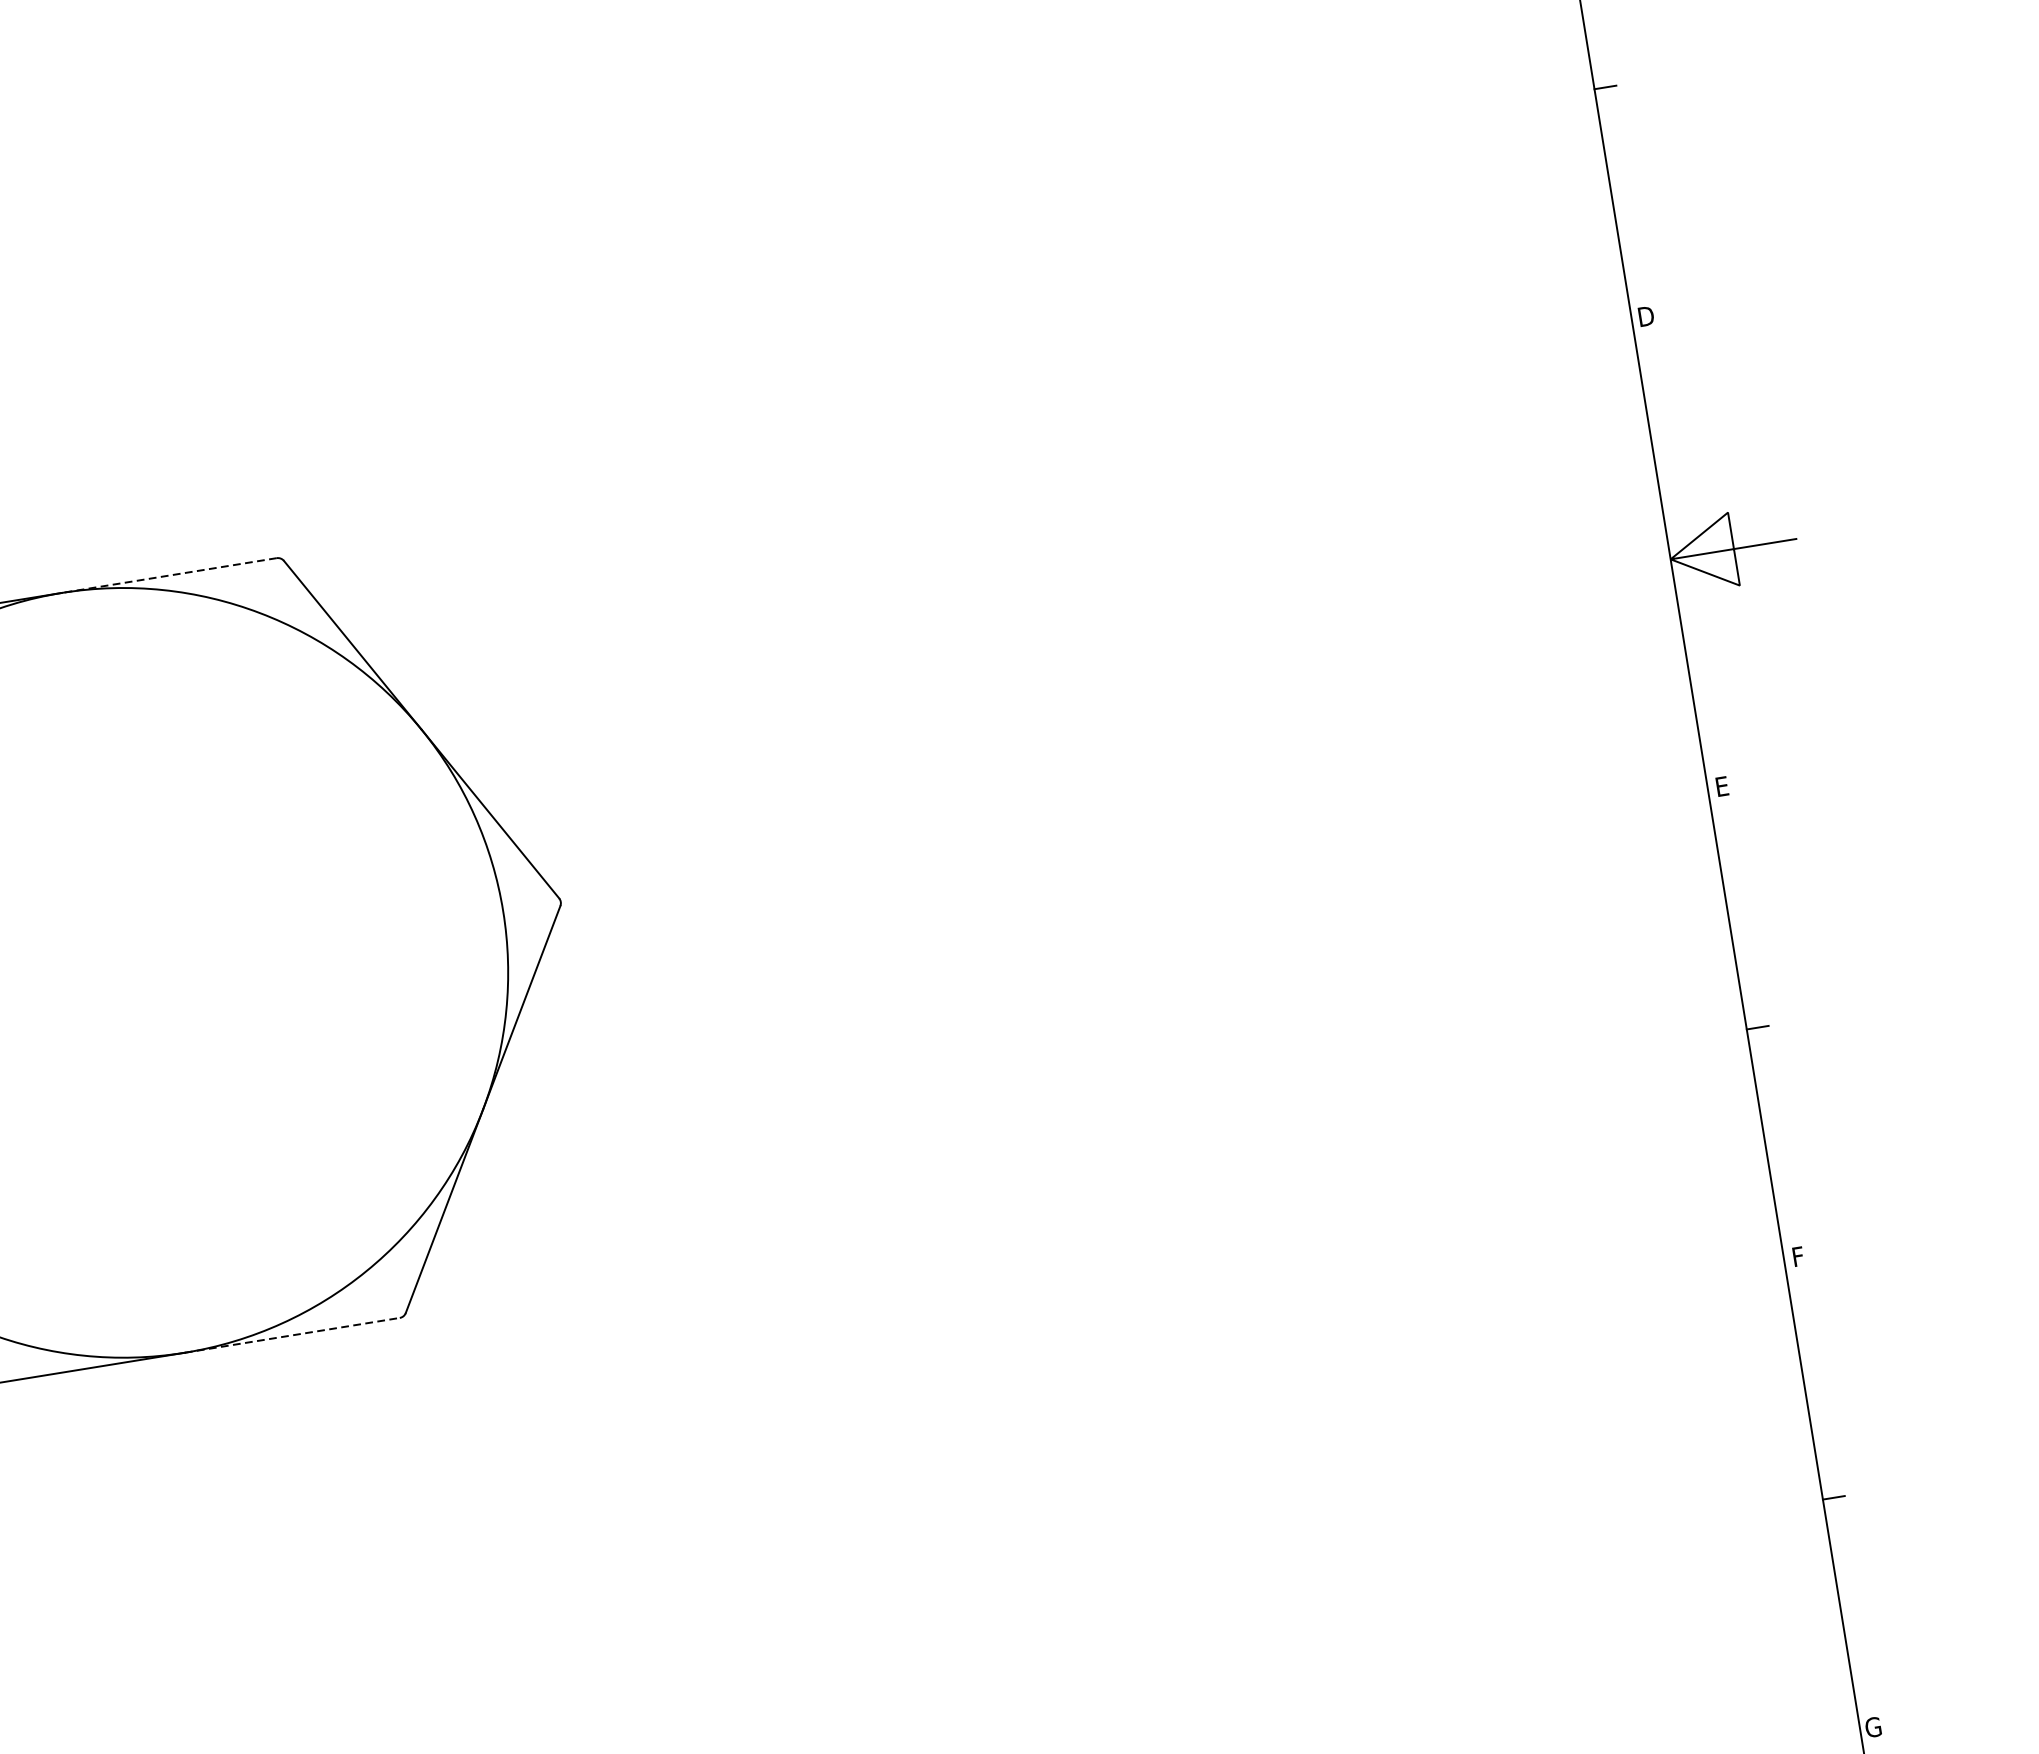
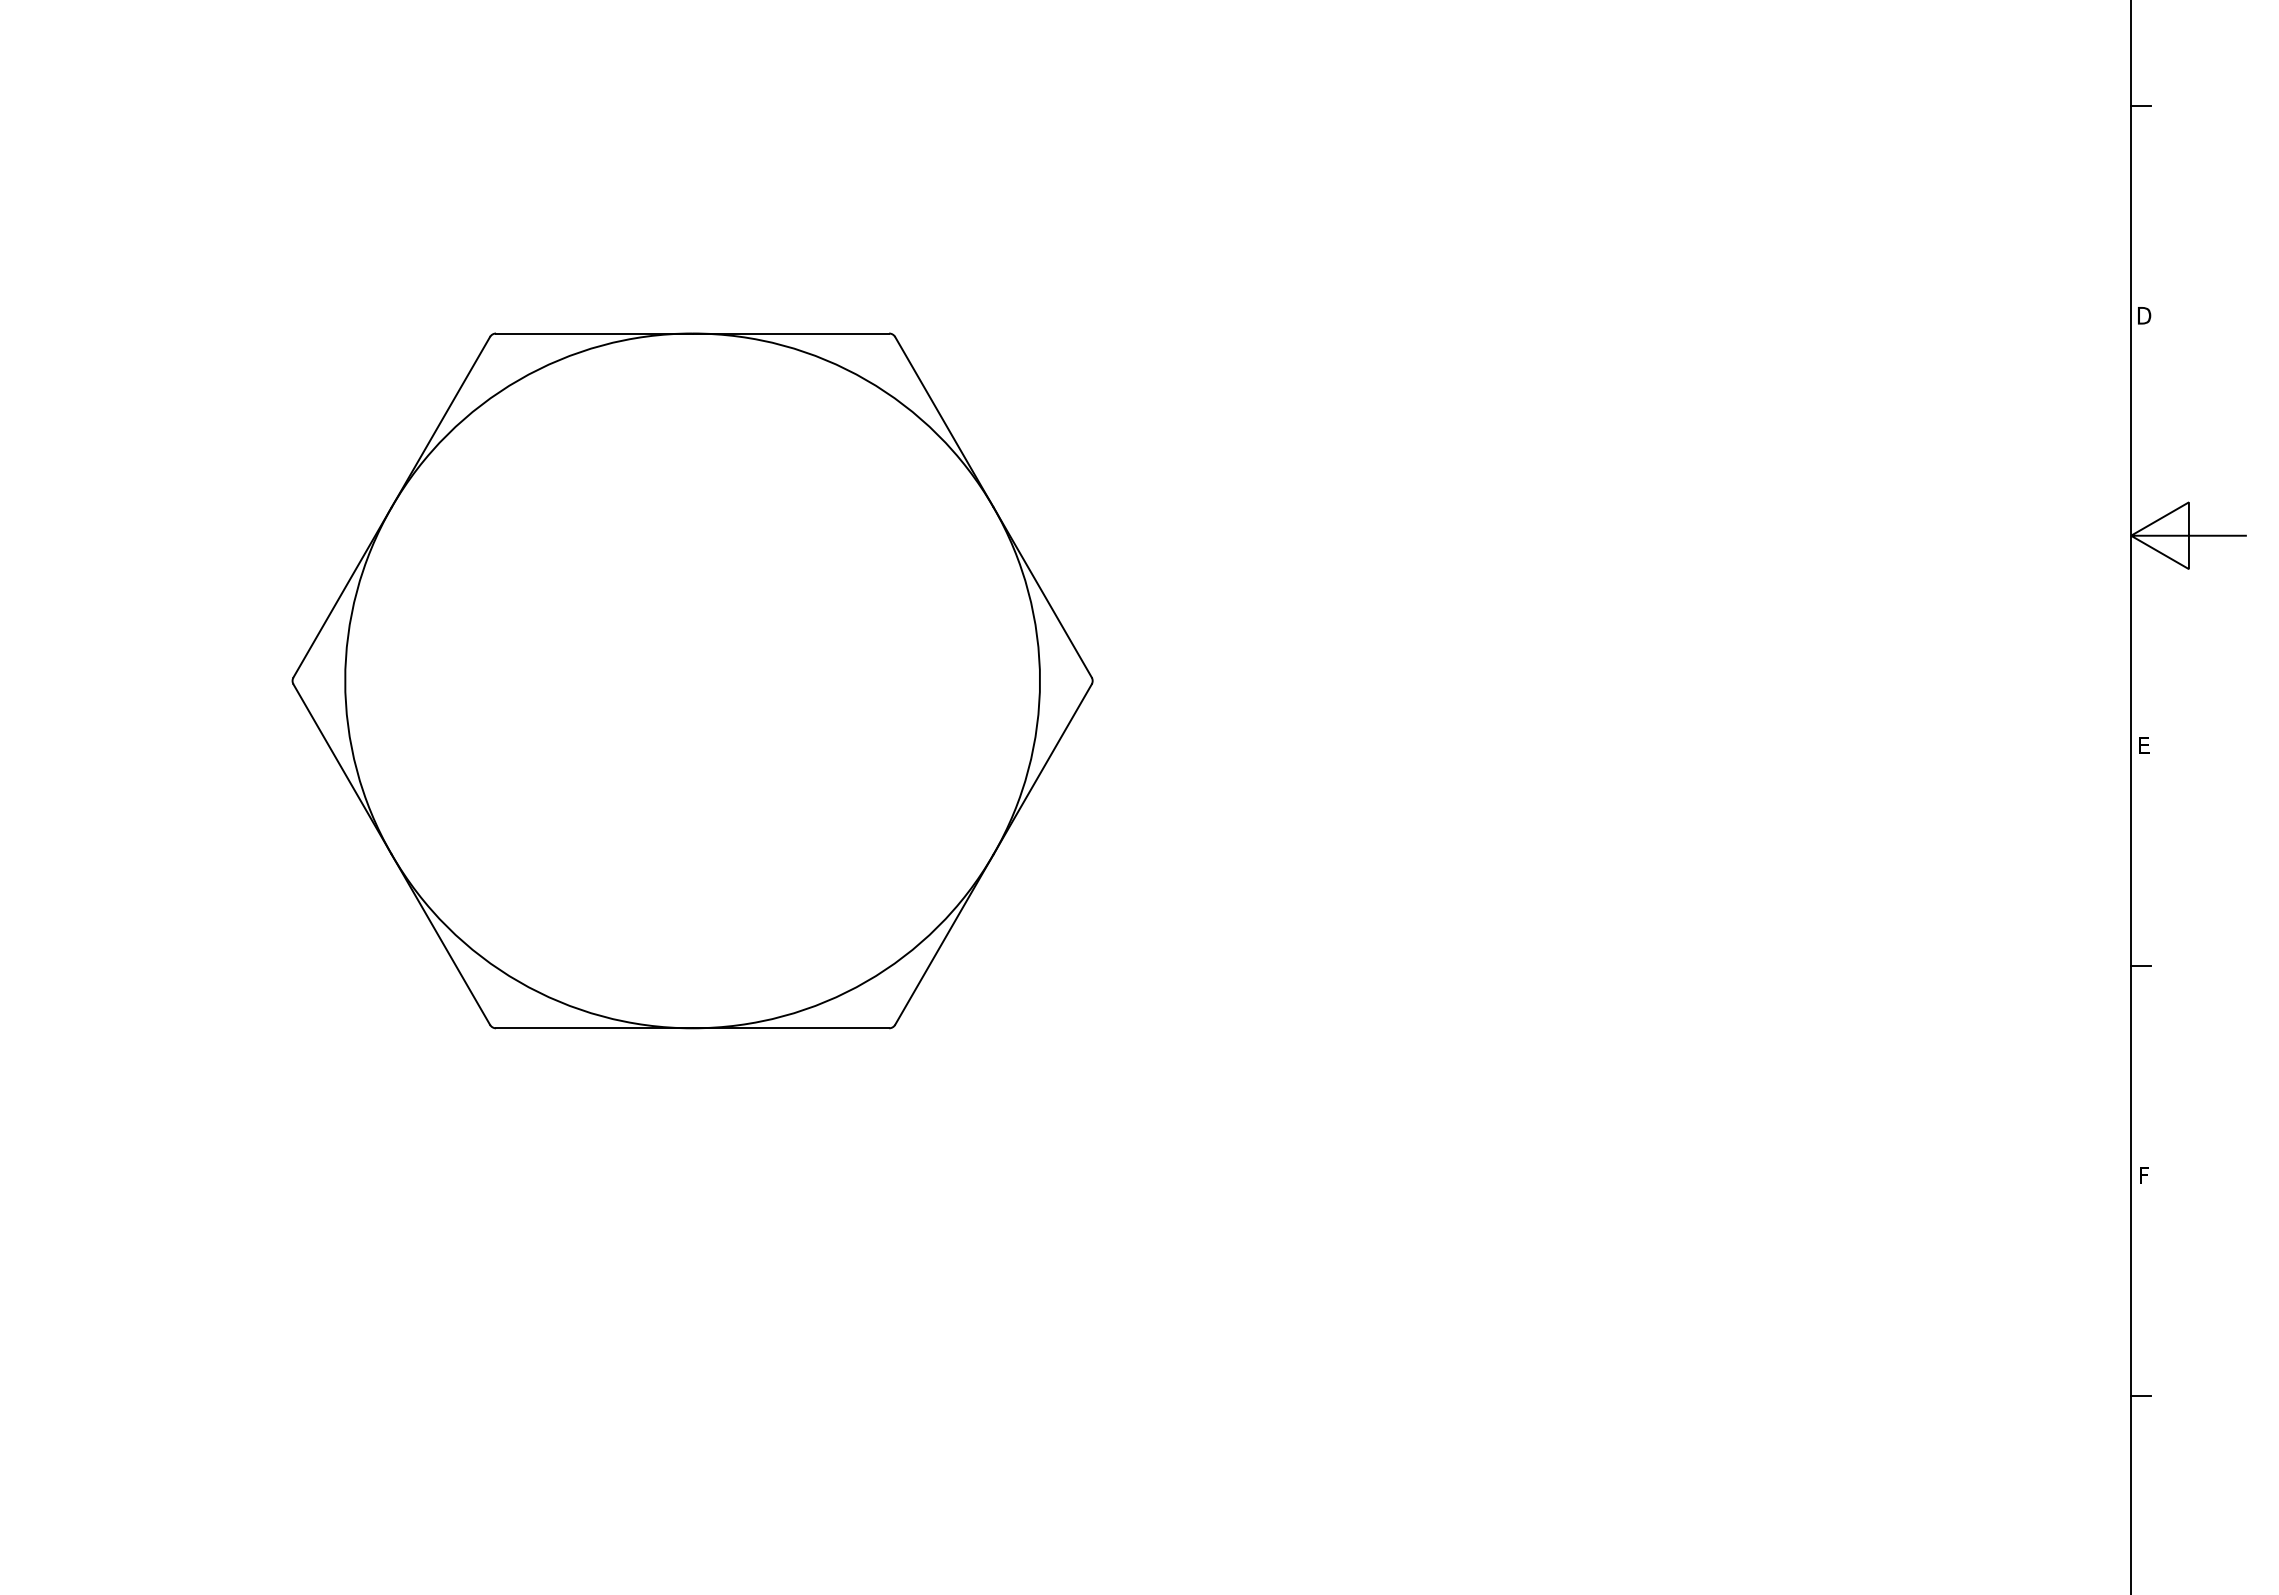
line: (168, 575) -> (790, 333), dashed -> solid
line: (293, 1335) -> (791, 1028), dashed -> solid

